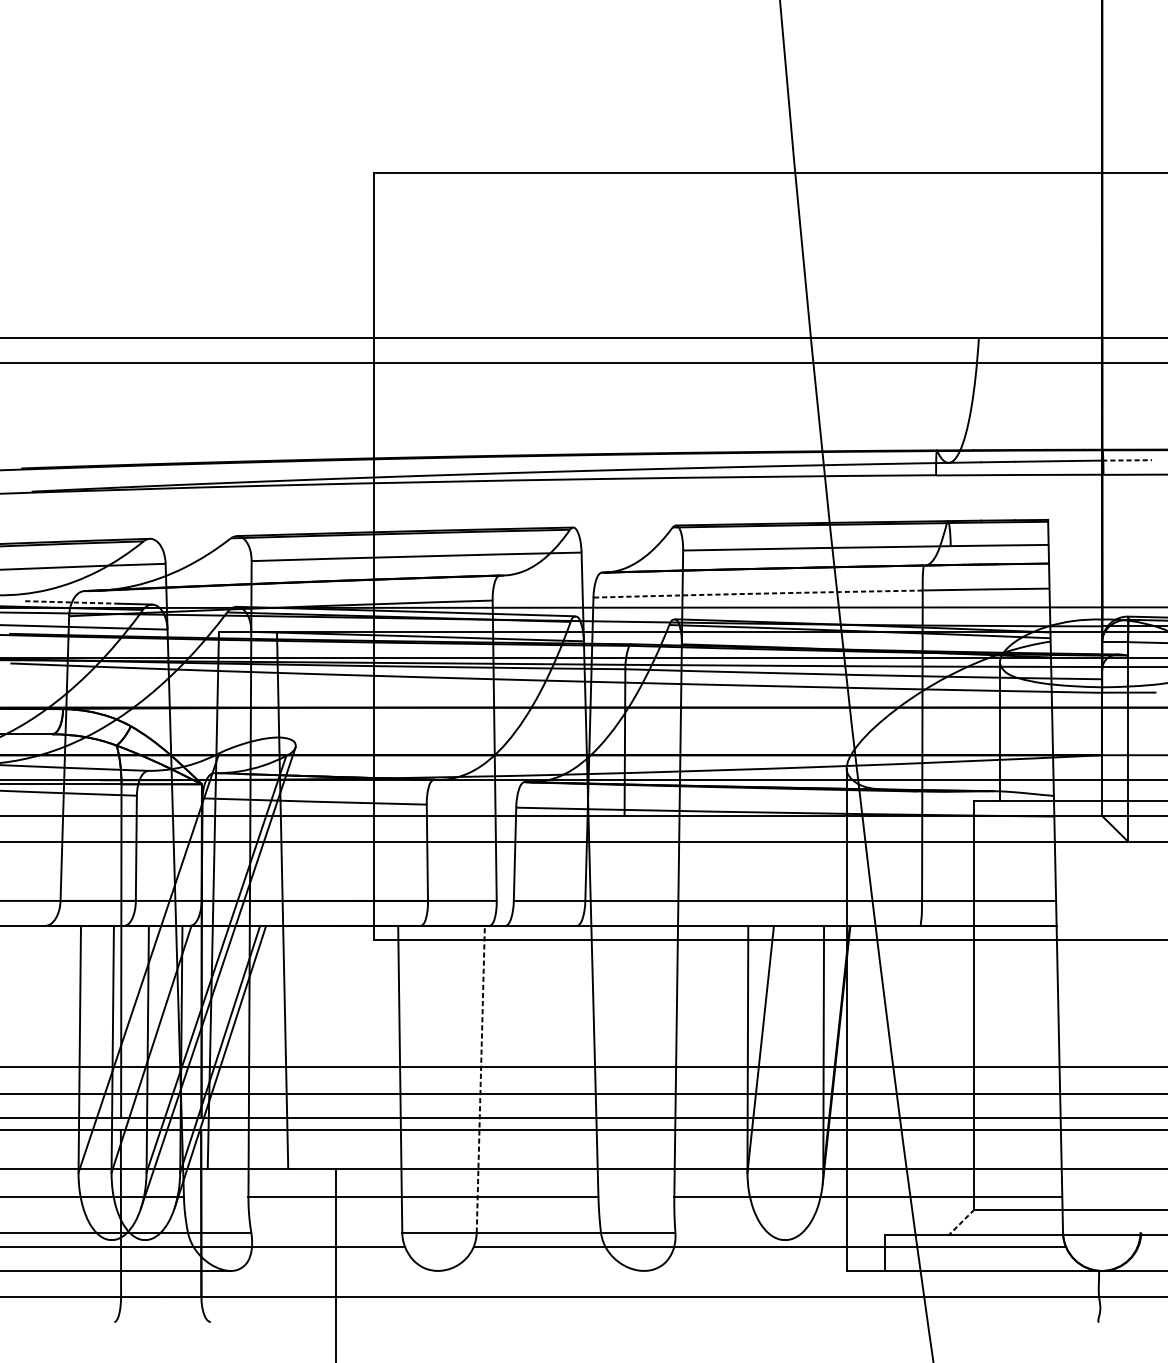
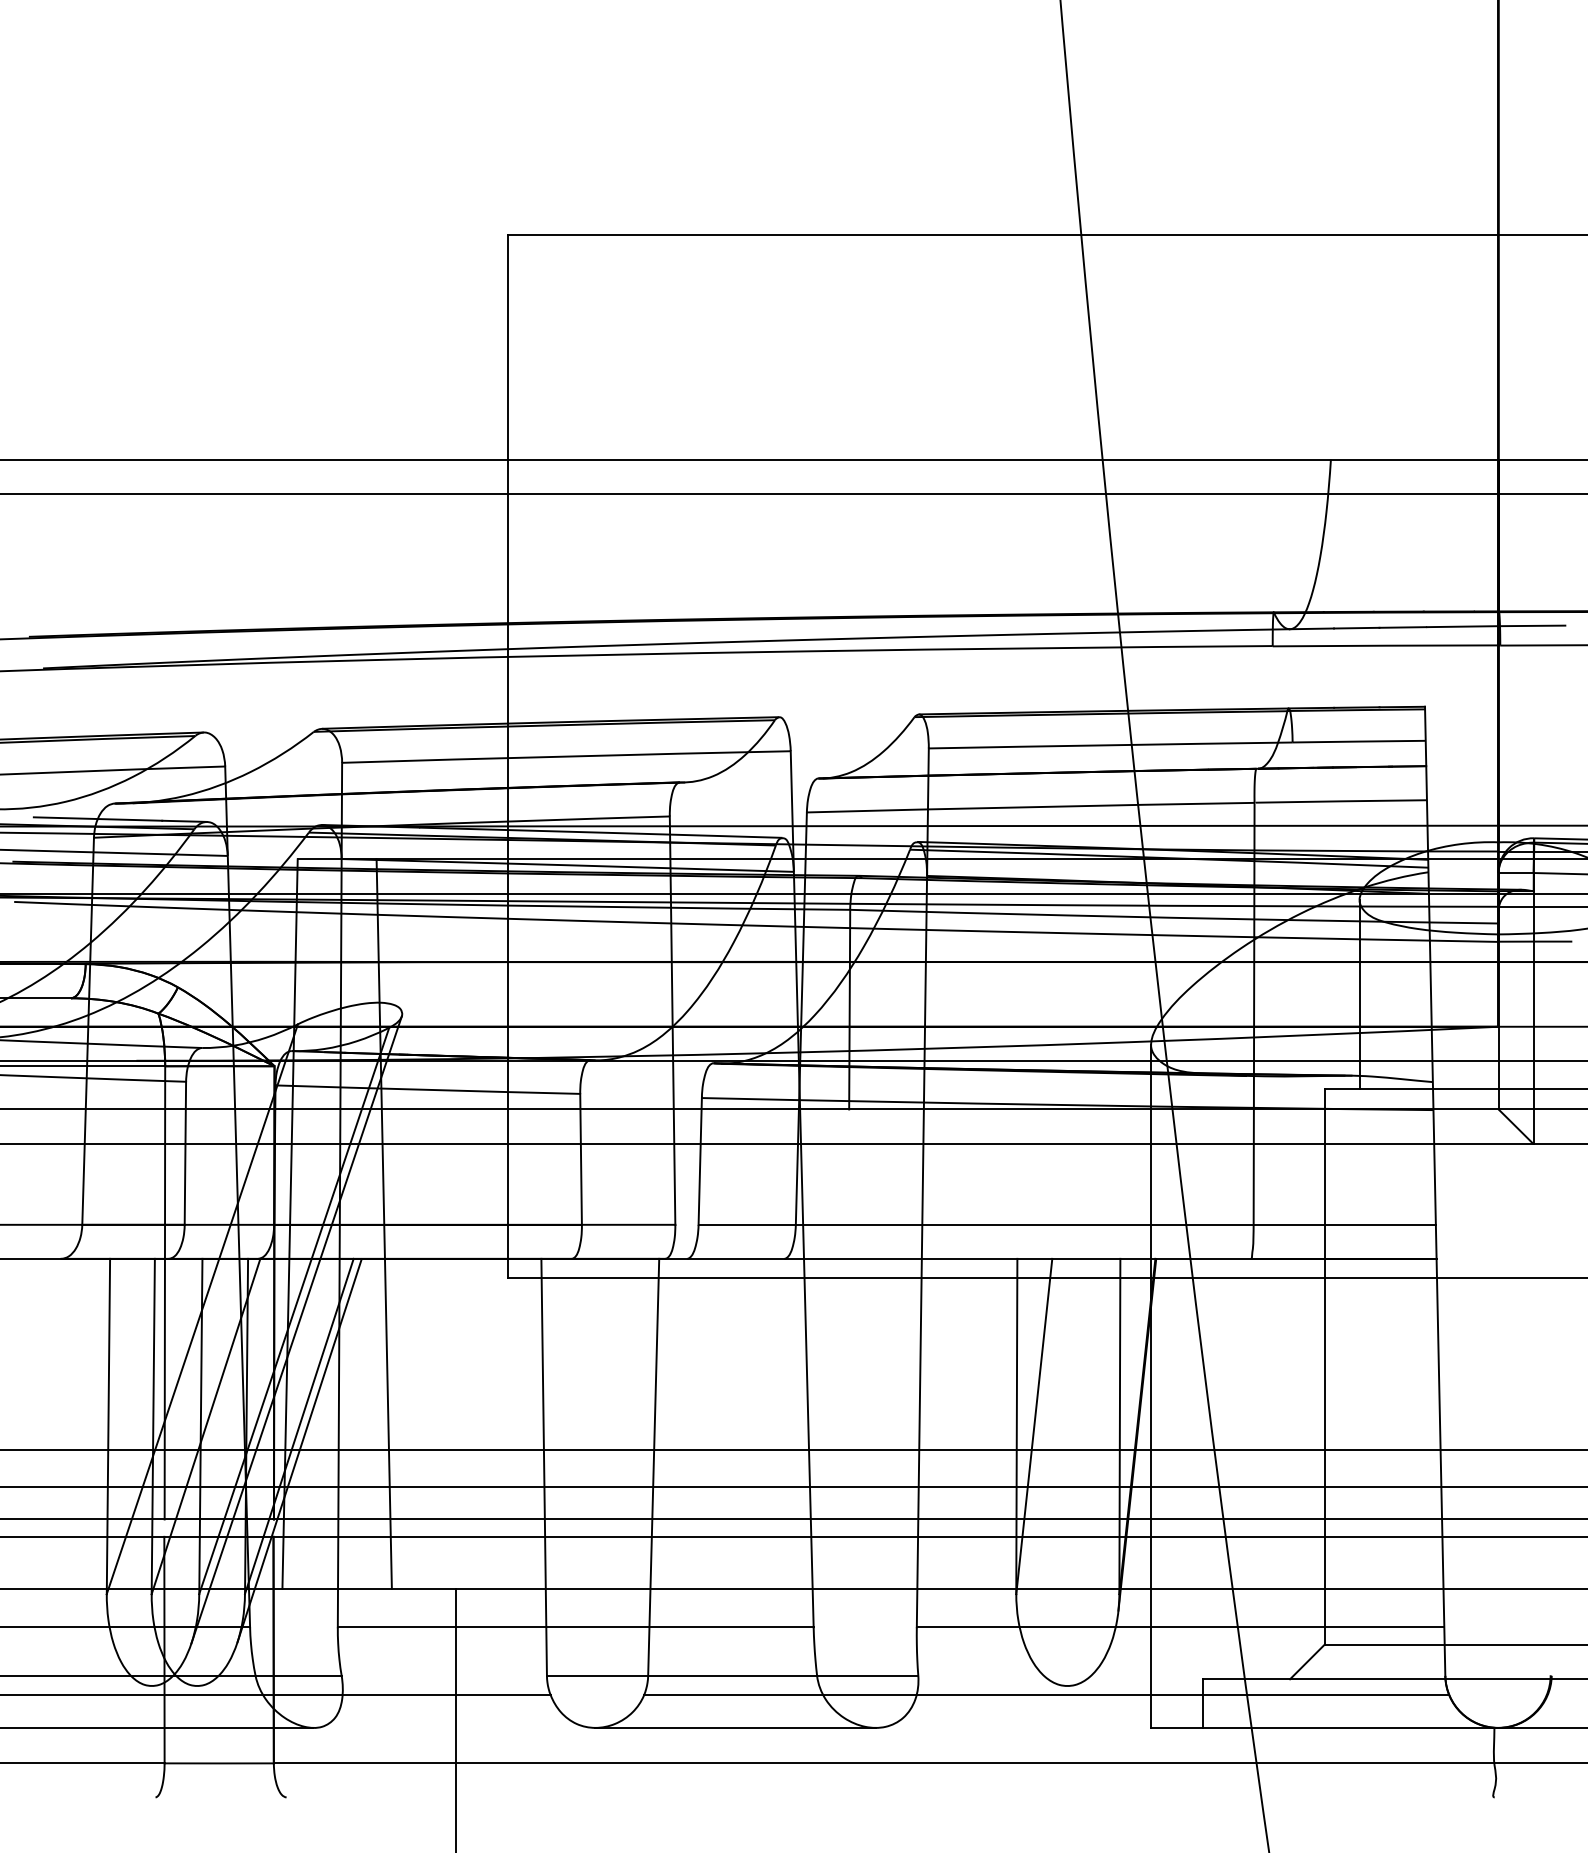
line: (1127, 460) -> (1532, 625), dashed -> solid
arc: (757, 593) -> (1030, 807), dashed -> solid
line: (71, 602) -> (97, 819), dashed -> solid
line: (480, 1079) -> (653, 1467), dashed -> solid
line: (961, 1222) -> (1307, 1661), dashed -> solid
line: (540, 1270) -> (735, 1727), added

